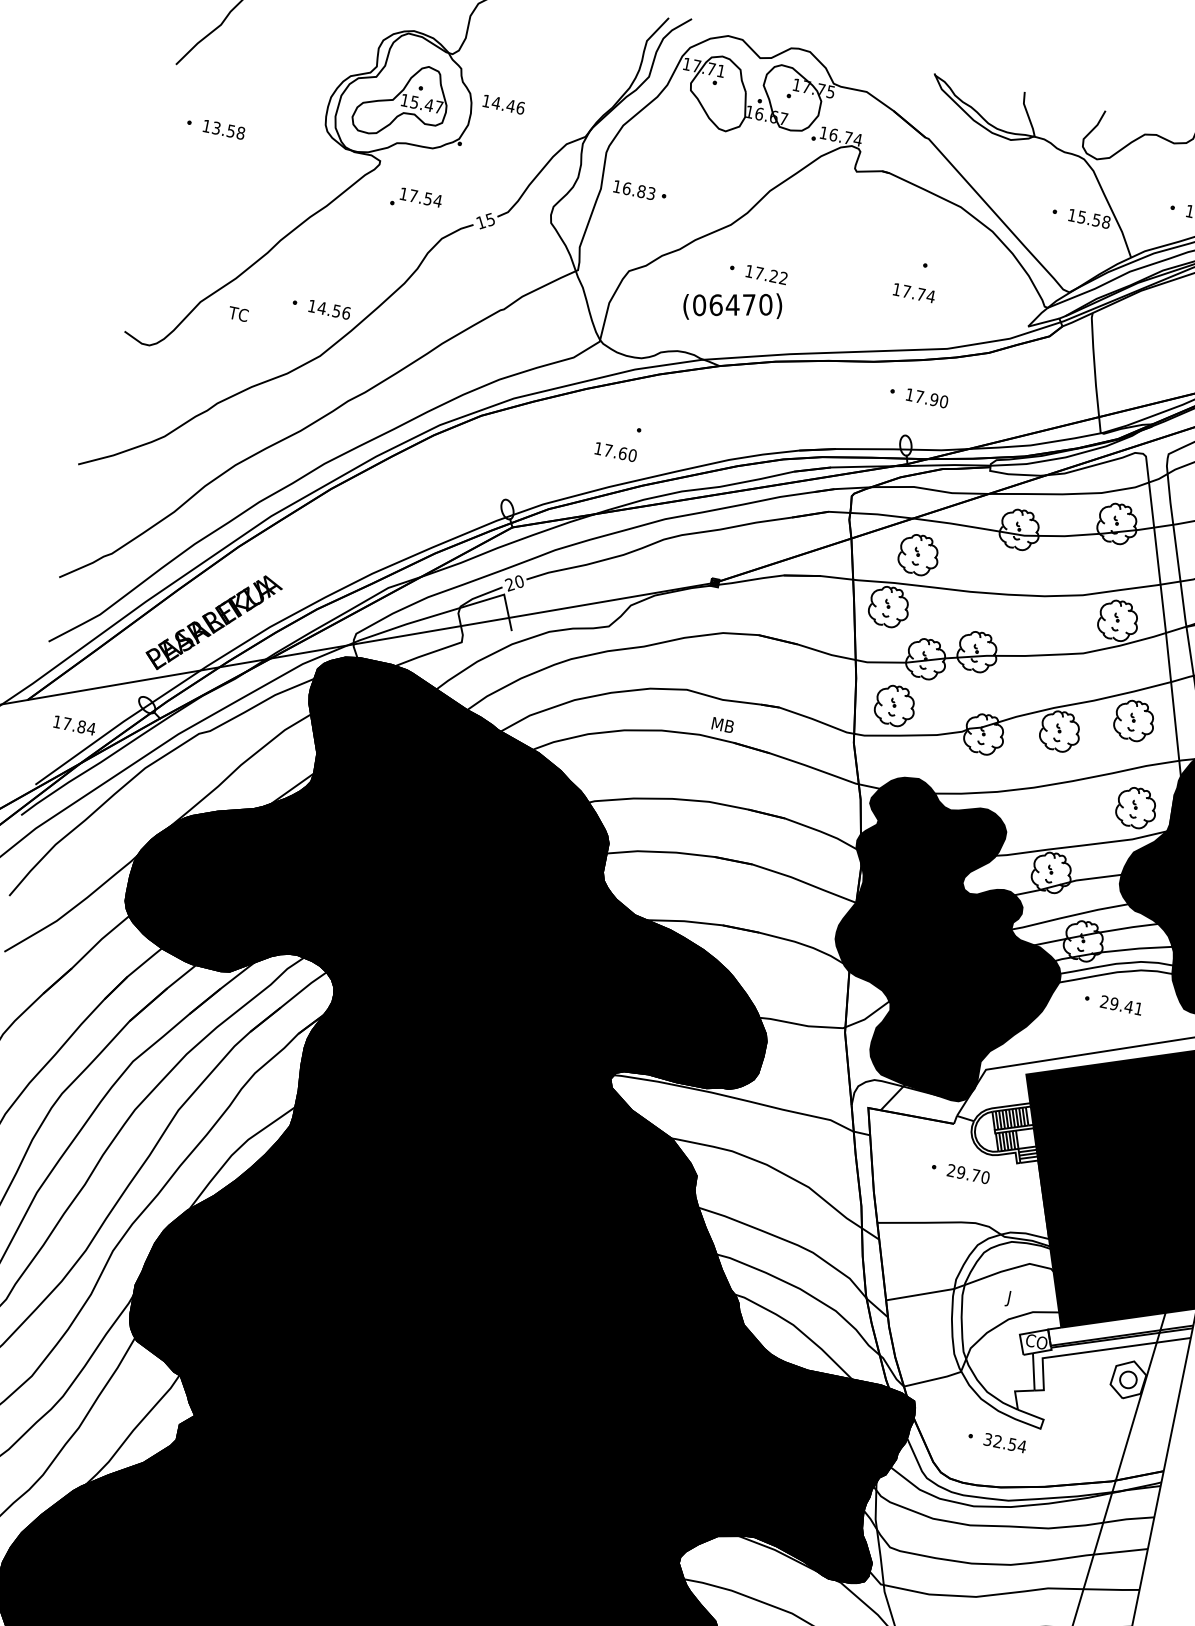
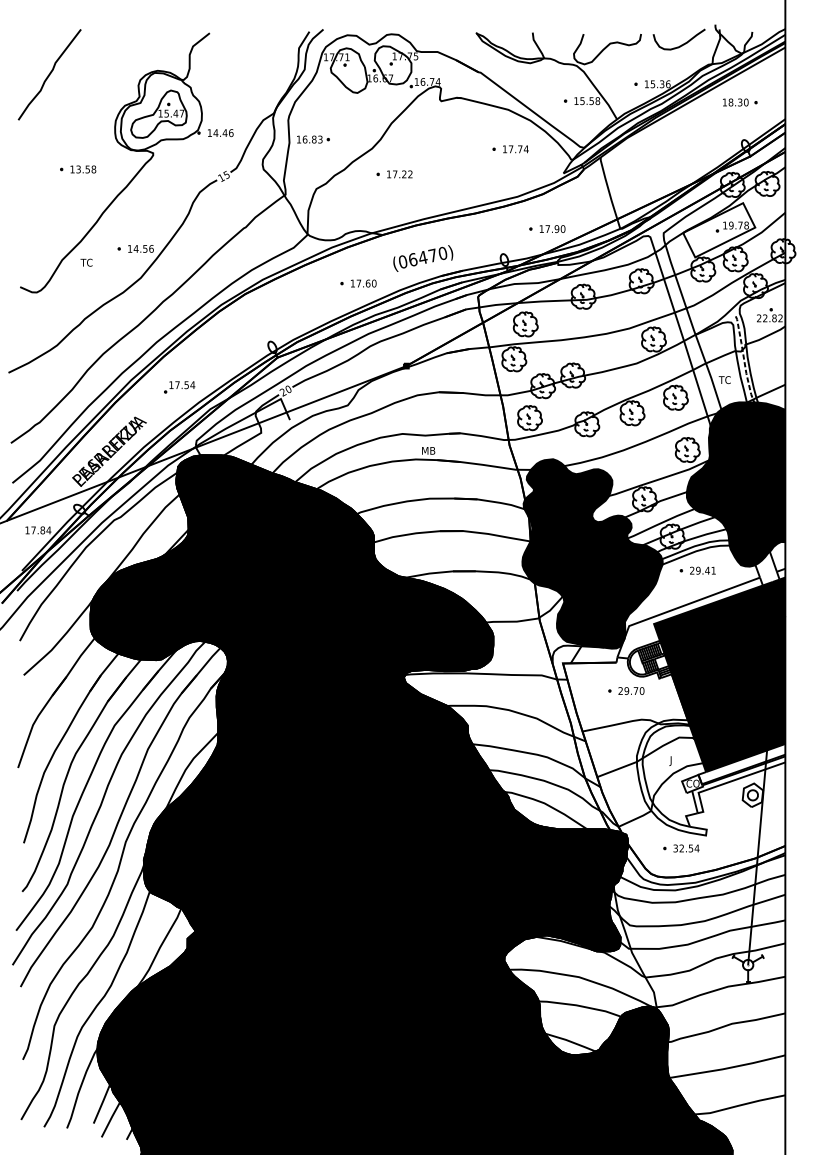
text: (503, 103) -> (220, 132), moved
part: (216, 128) -> (78, 169), moved
part: (415, 200) -> (179, 387), moved
text: (913, 293) -> (515, 149), moved
text: (733, 306) -> (423, 258), moved
part: (919, 395) -> (547, 228), moved
text: (615, 451) -> (363, 283), moved

